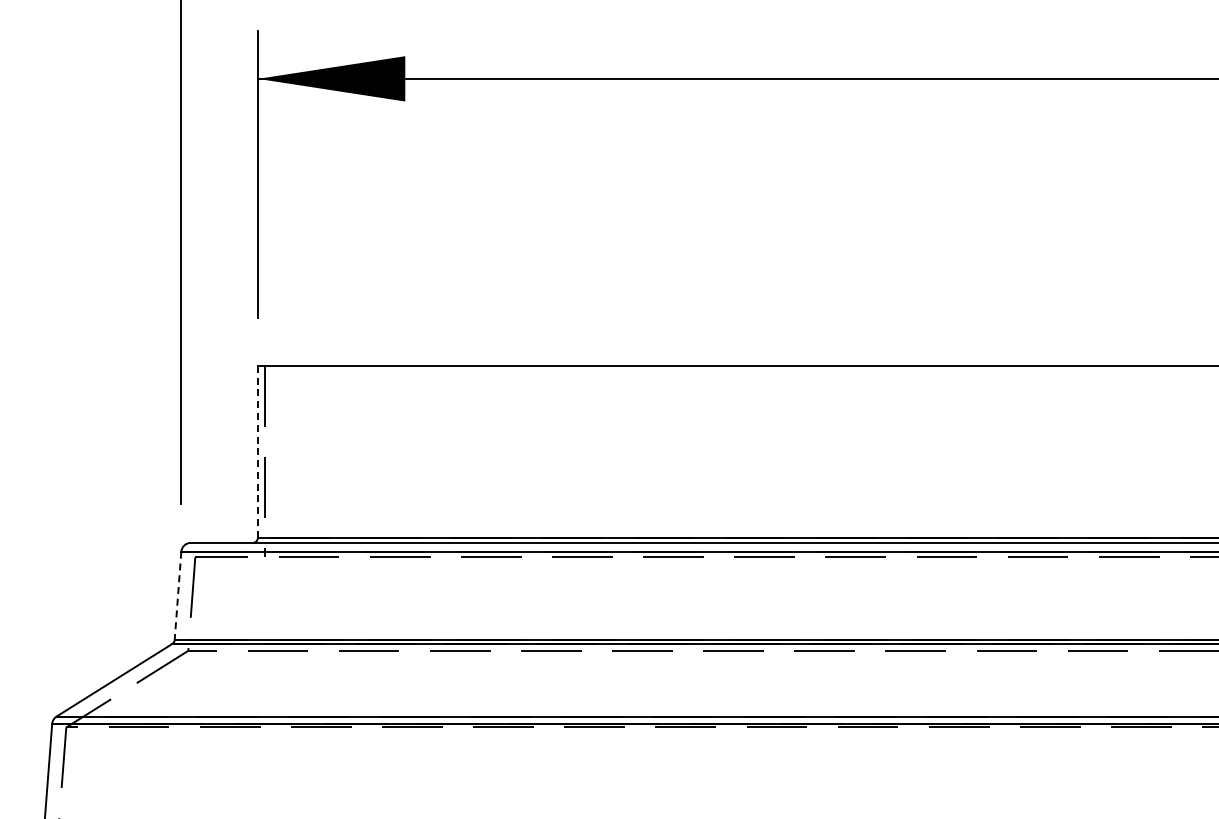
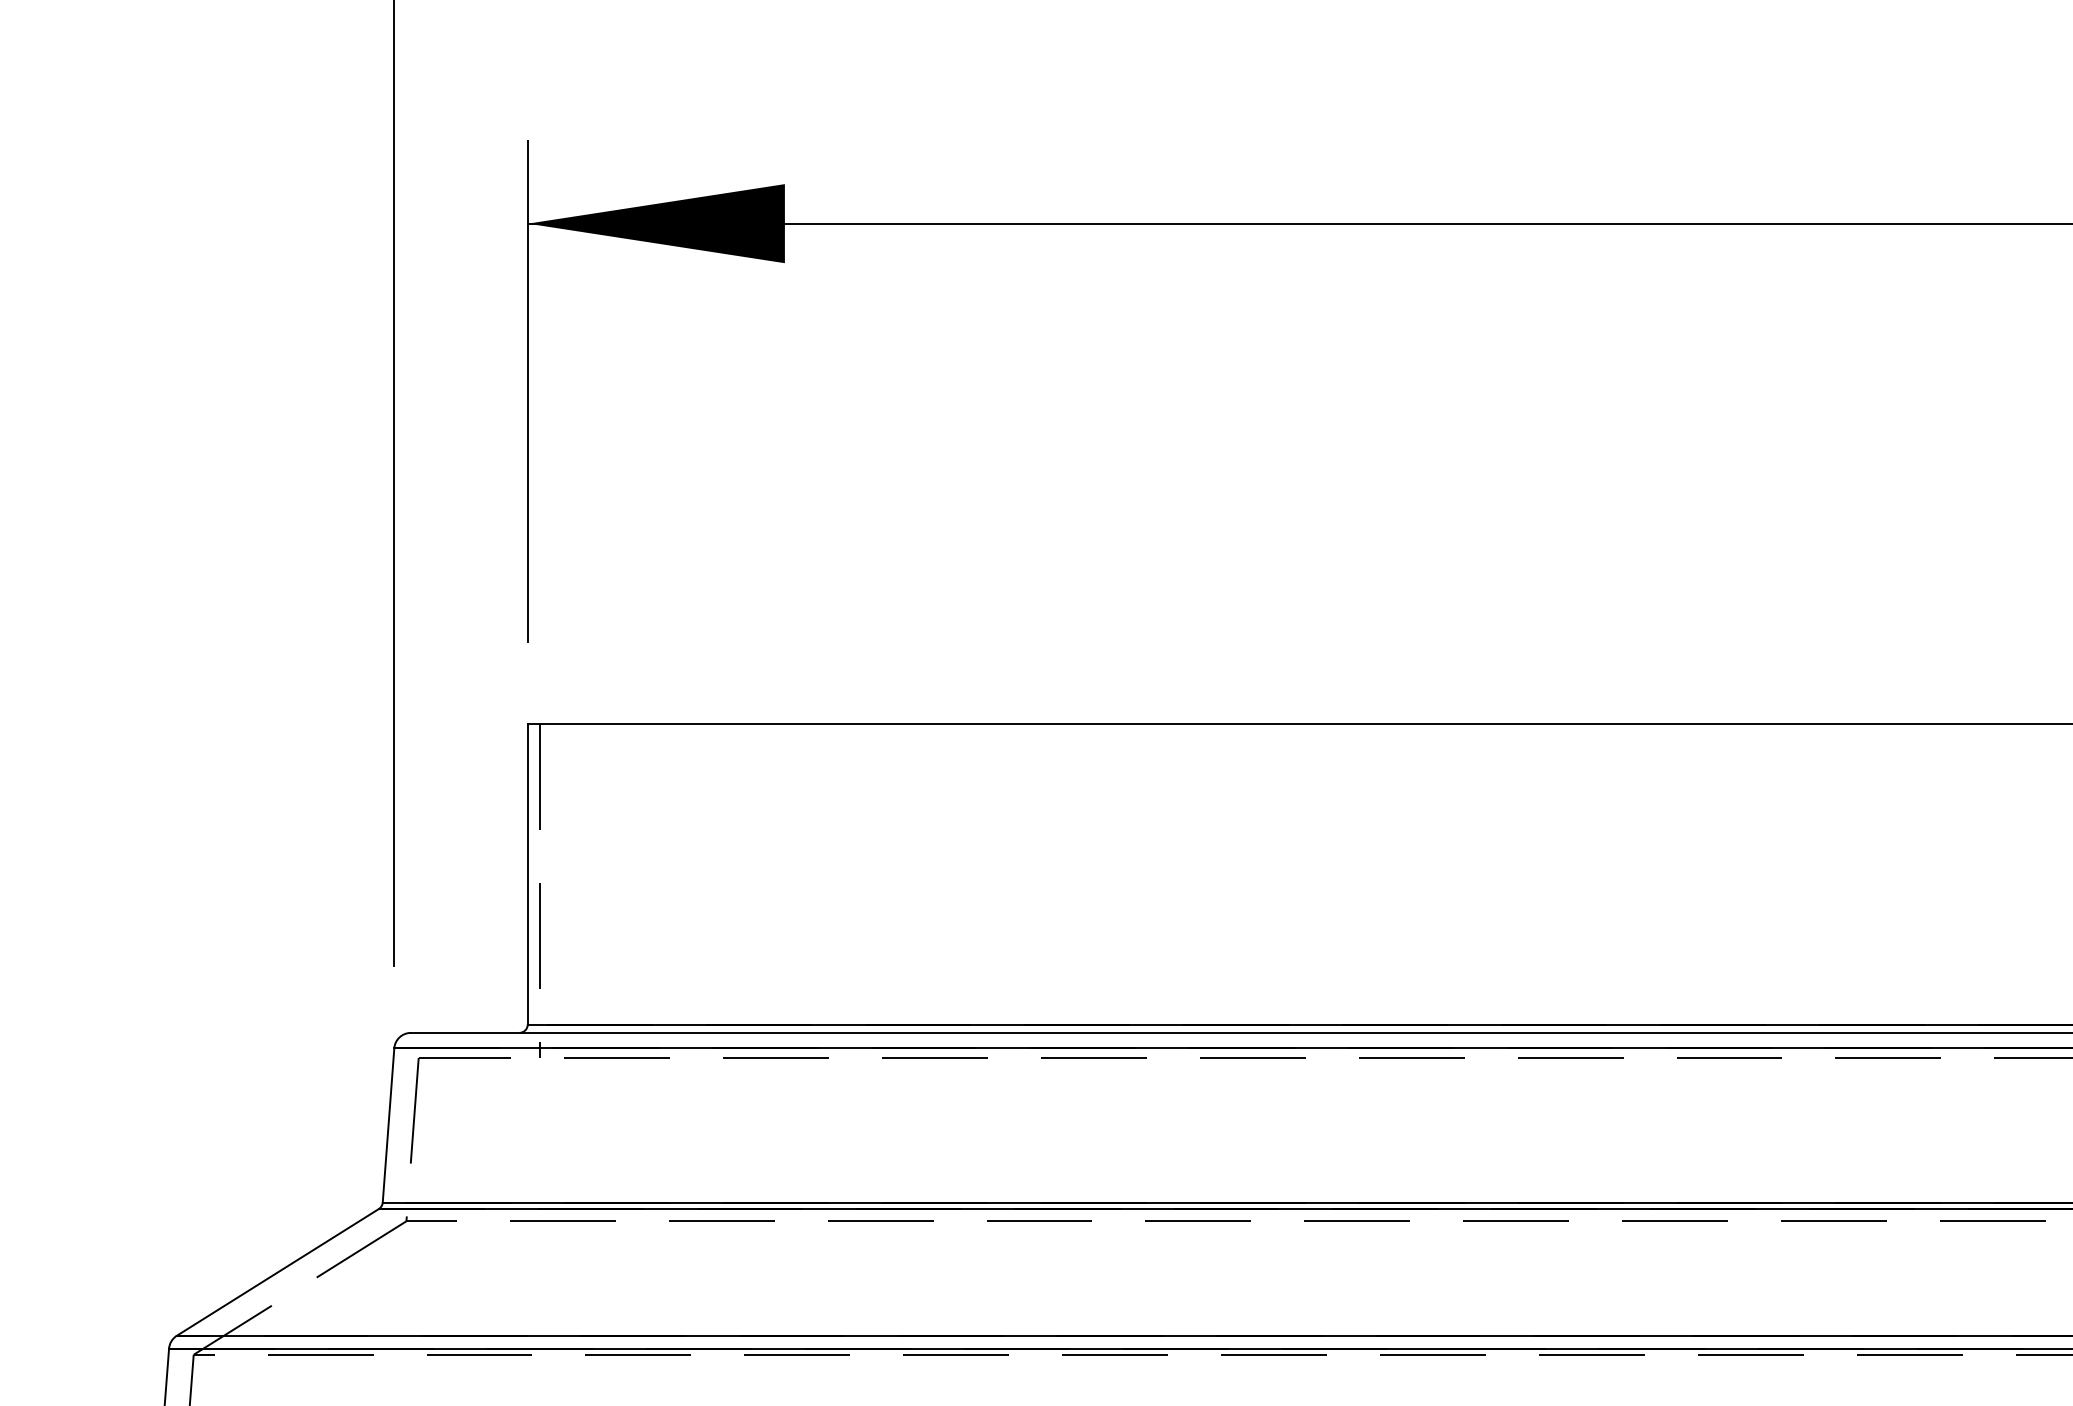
line: (257, 452) -> (527, 875), dashed -> solid
line: (177, 596) -> (387, 1126), dashed -> solid

